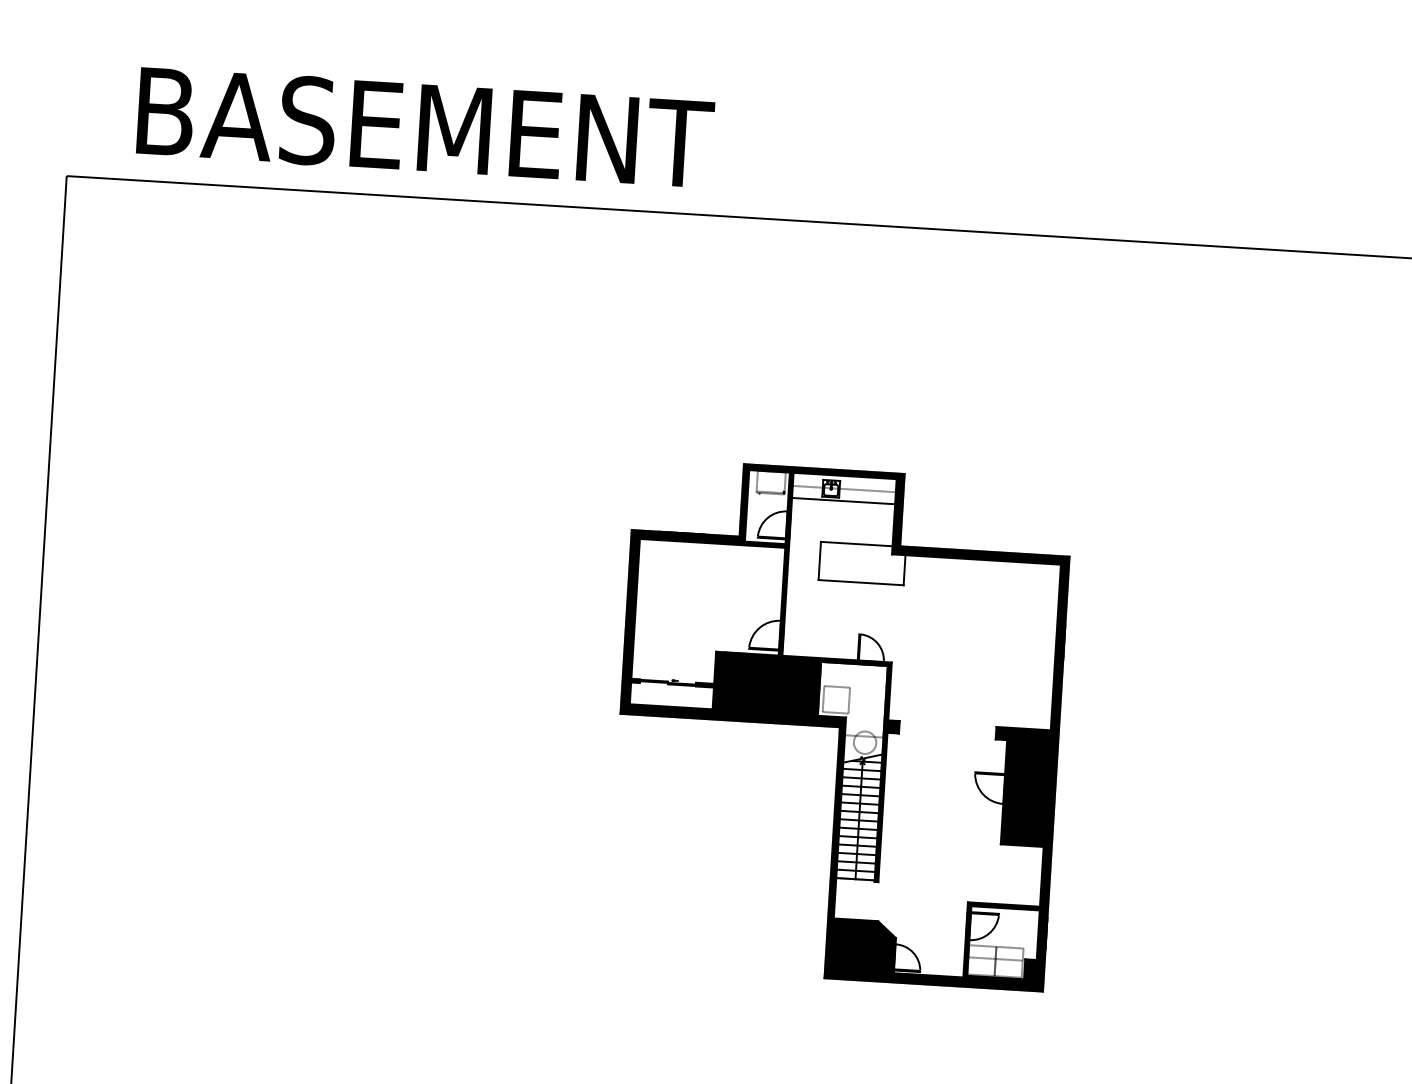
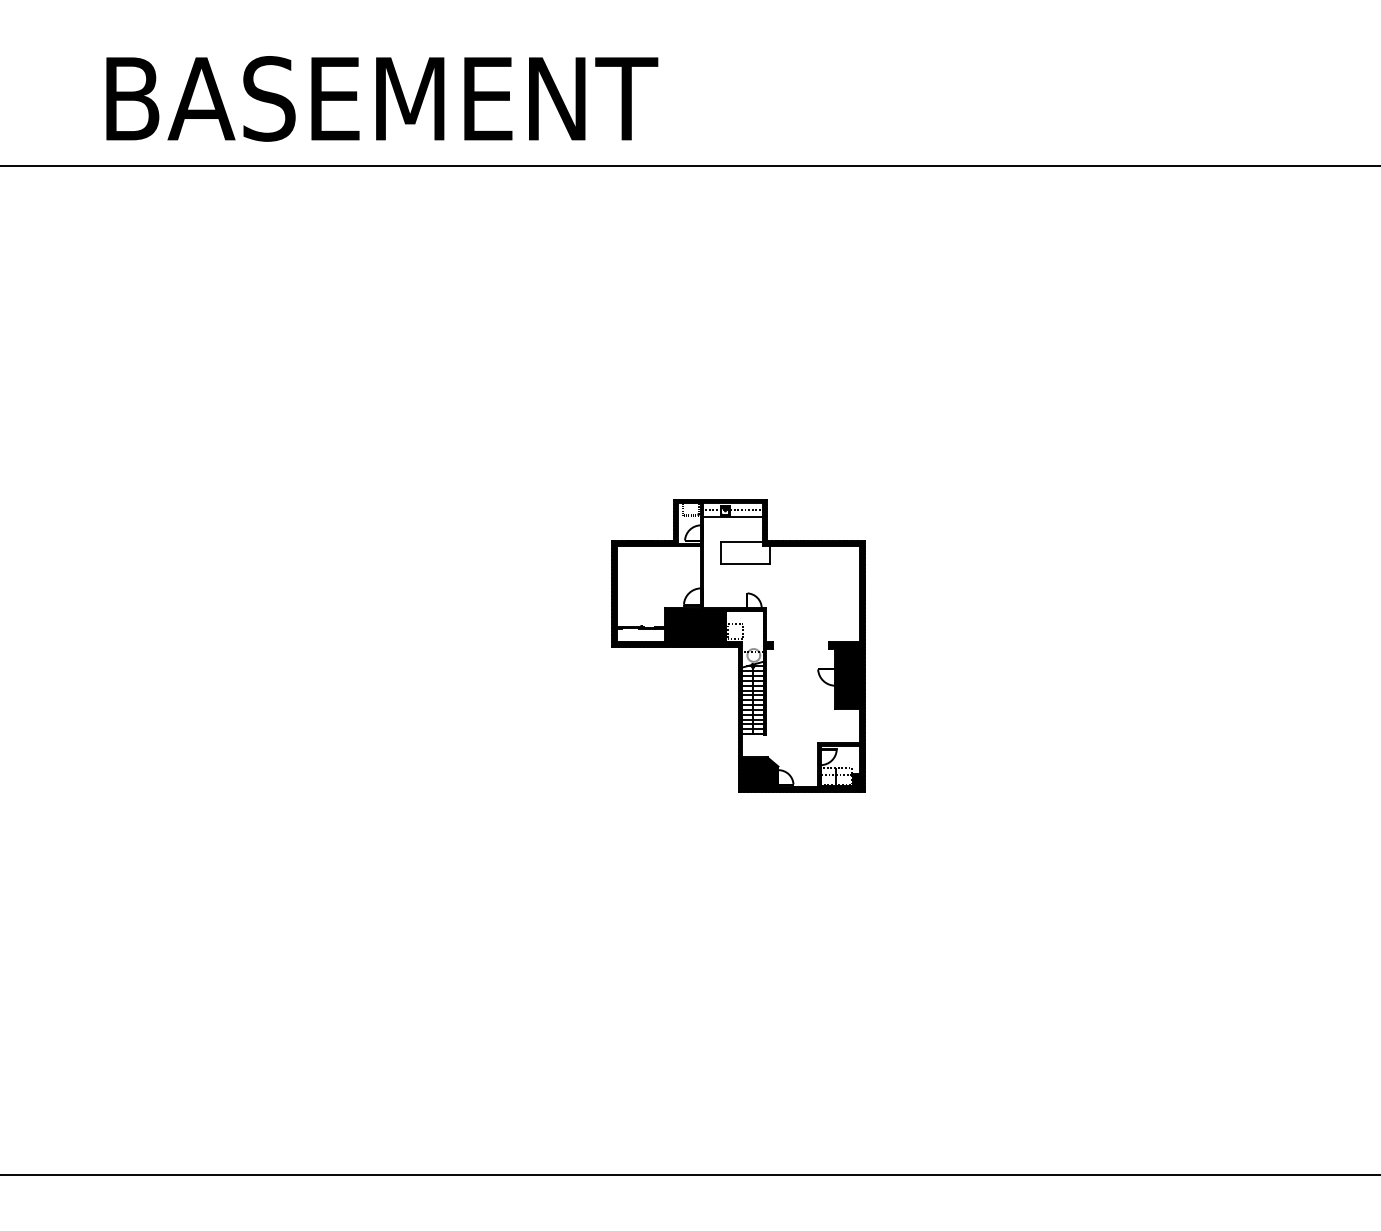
text: (425, 127) -> (382, 98), moved
part: (839, 724) -> (738, 645), size x0.6

